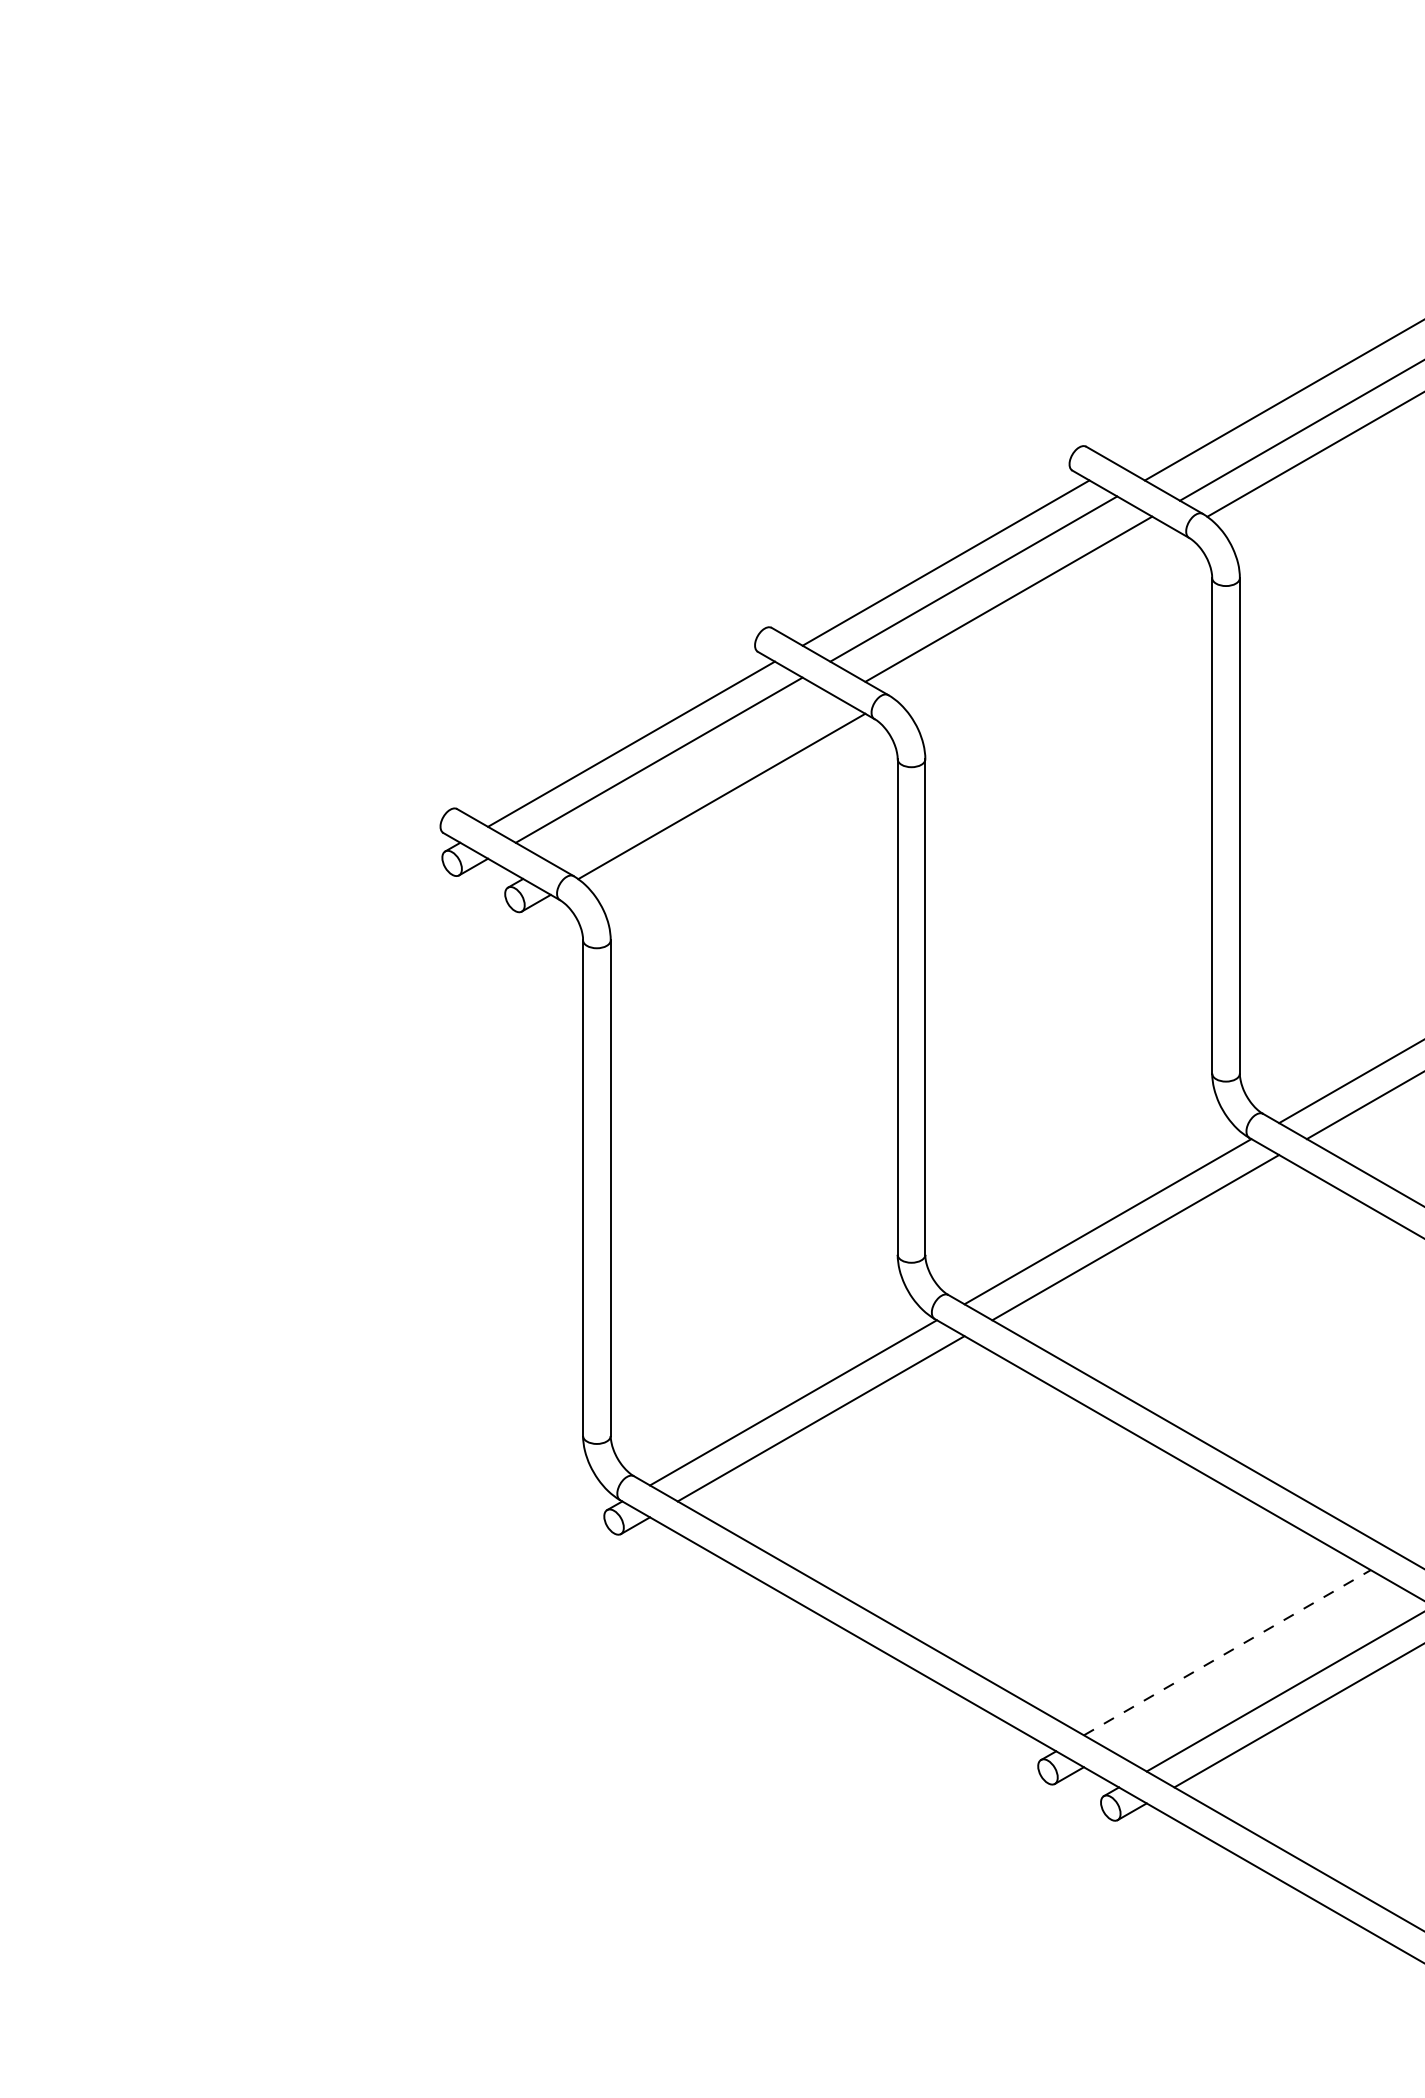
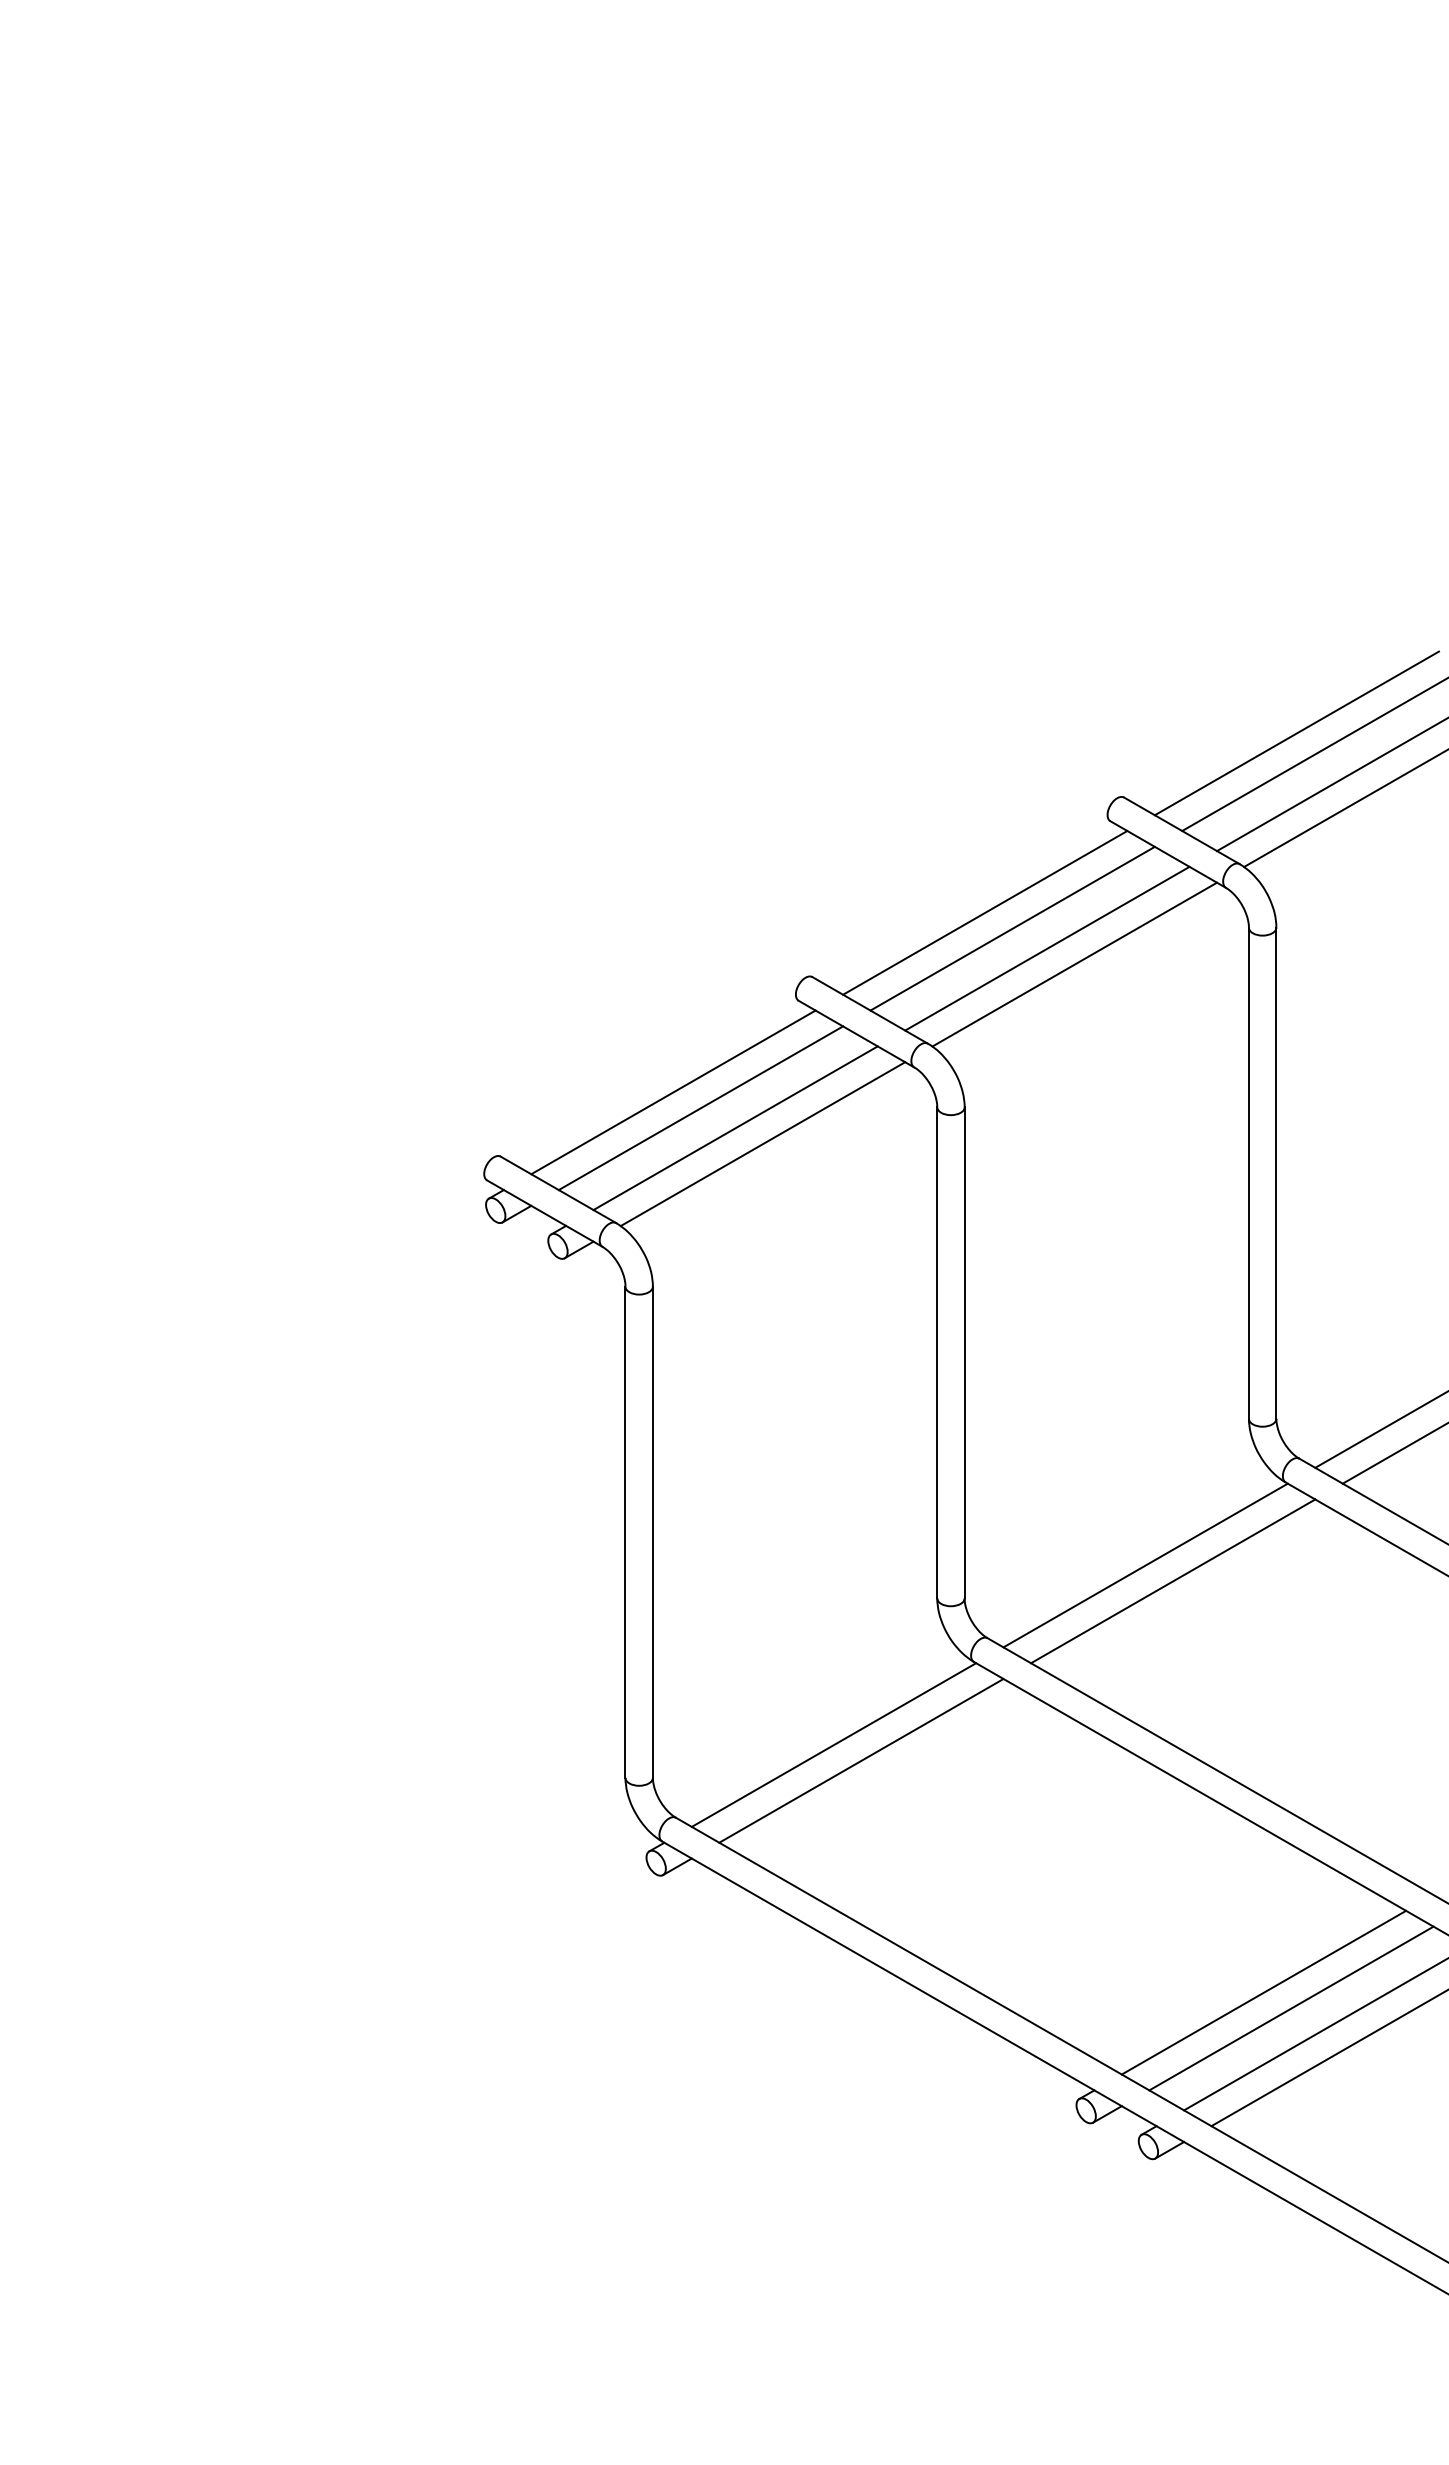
line: (1260, 382) -> (1296, 733), added
line: (1036, 615) -> (1074, 964), added
line: (694, 780) -> (735, 1128), added
line: (1227, 1652) -> (1264, 1992), dashed -> solid
line: (1255, 1668) -> (1291, 2008), added

